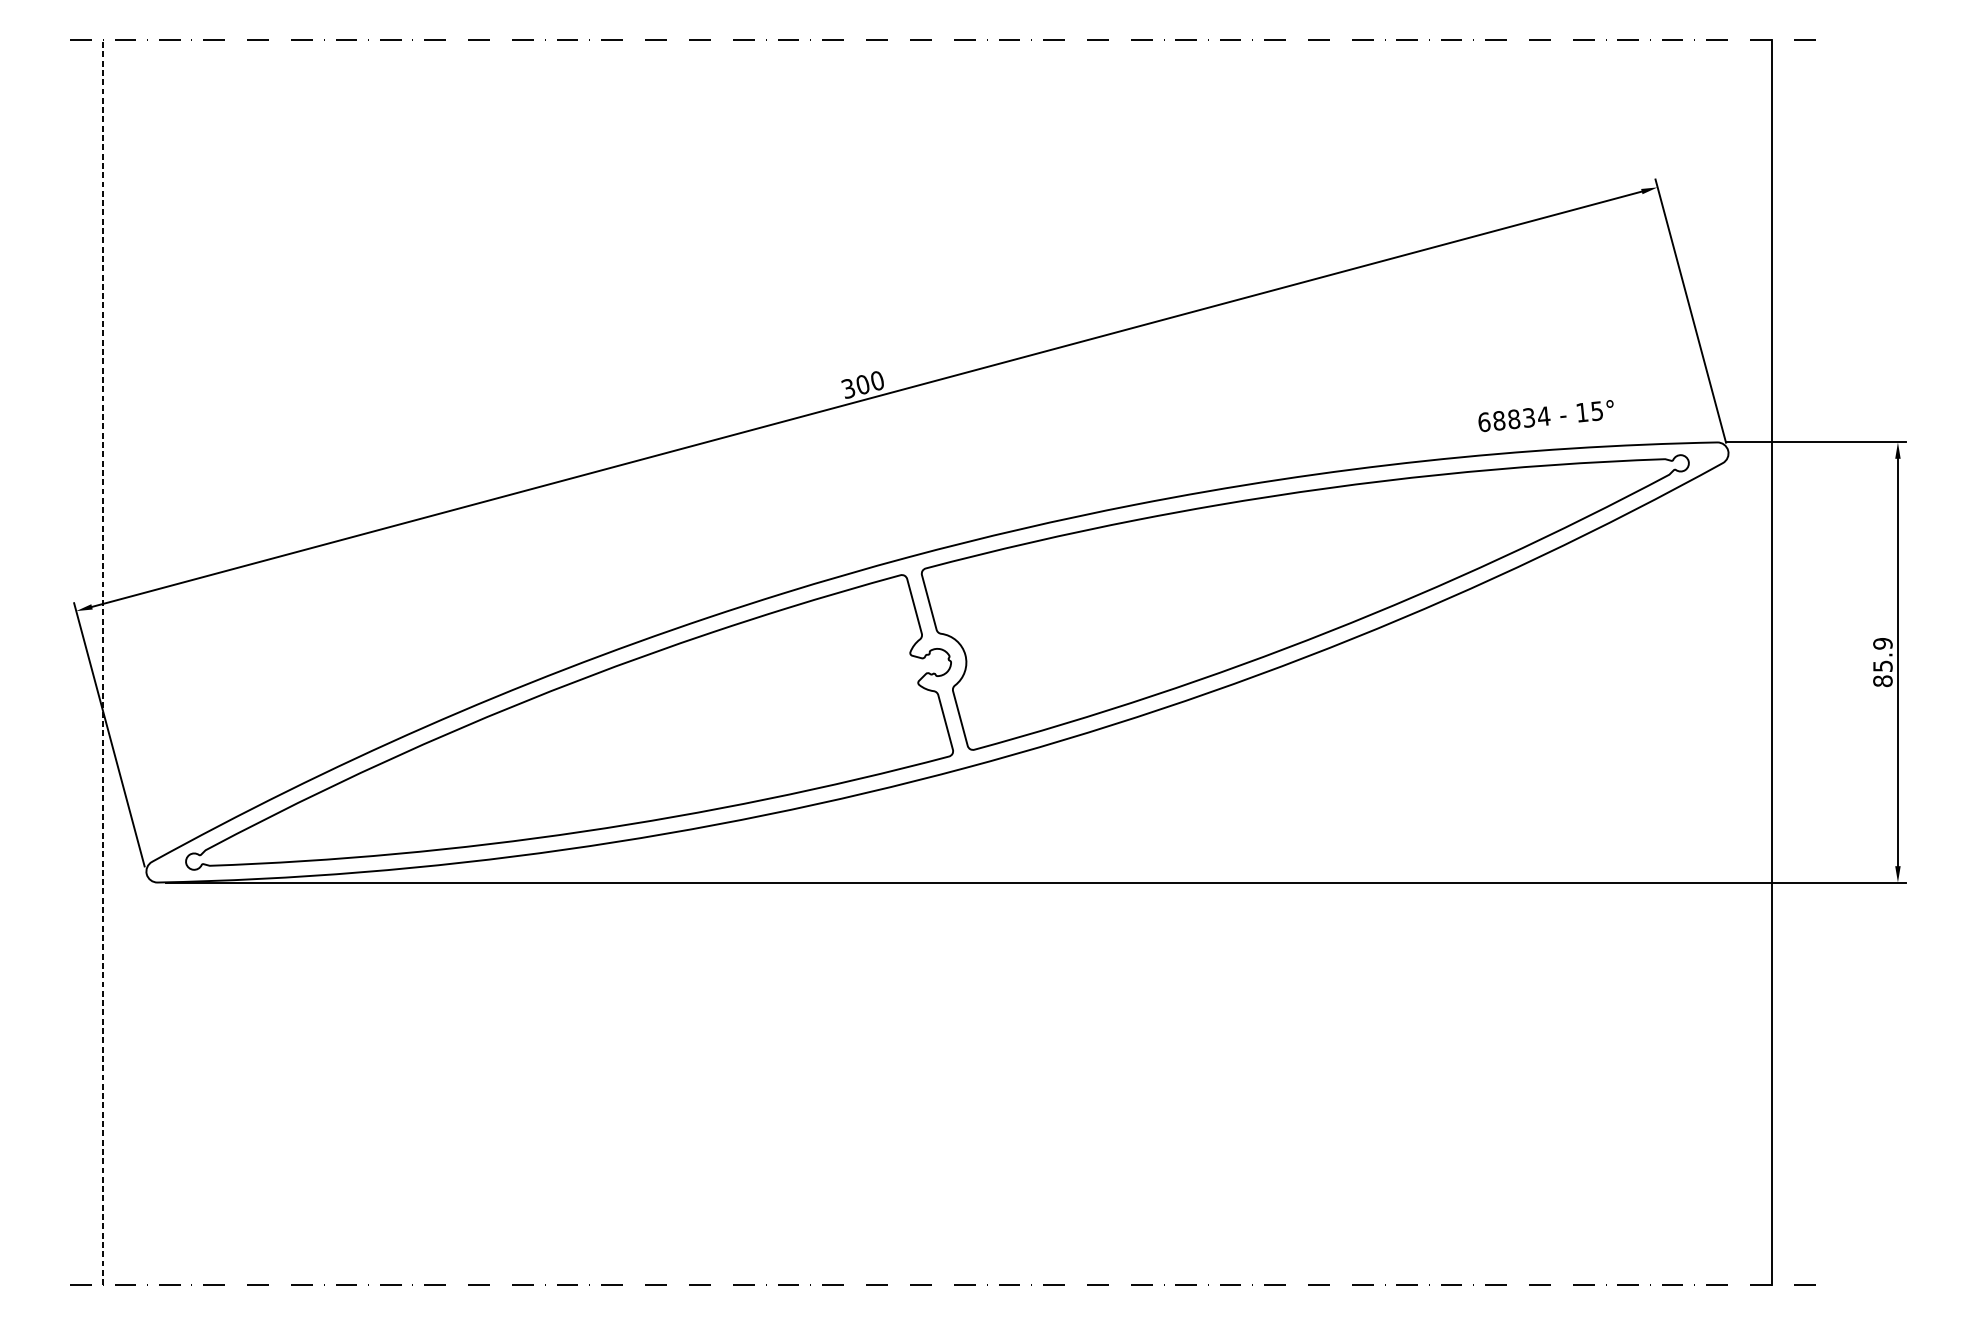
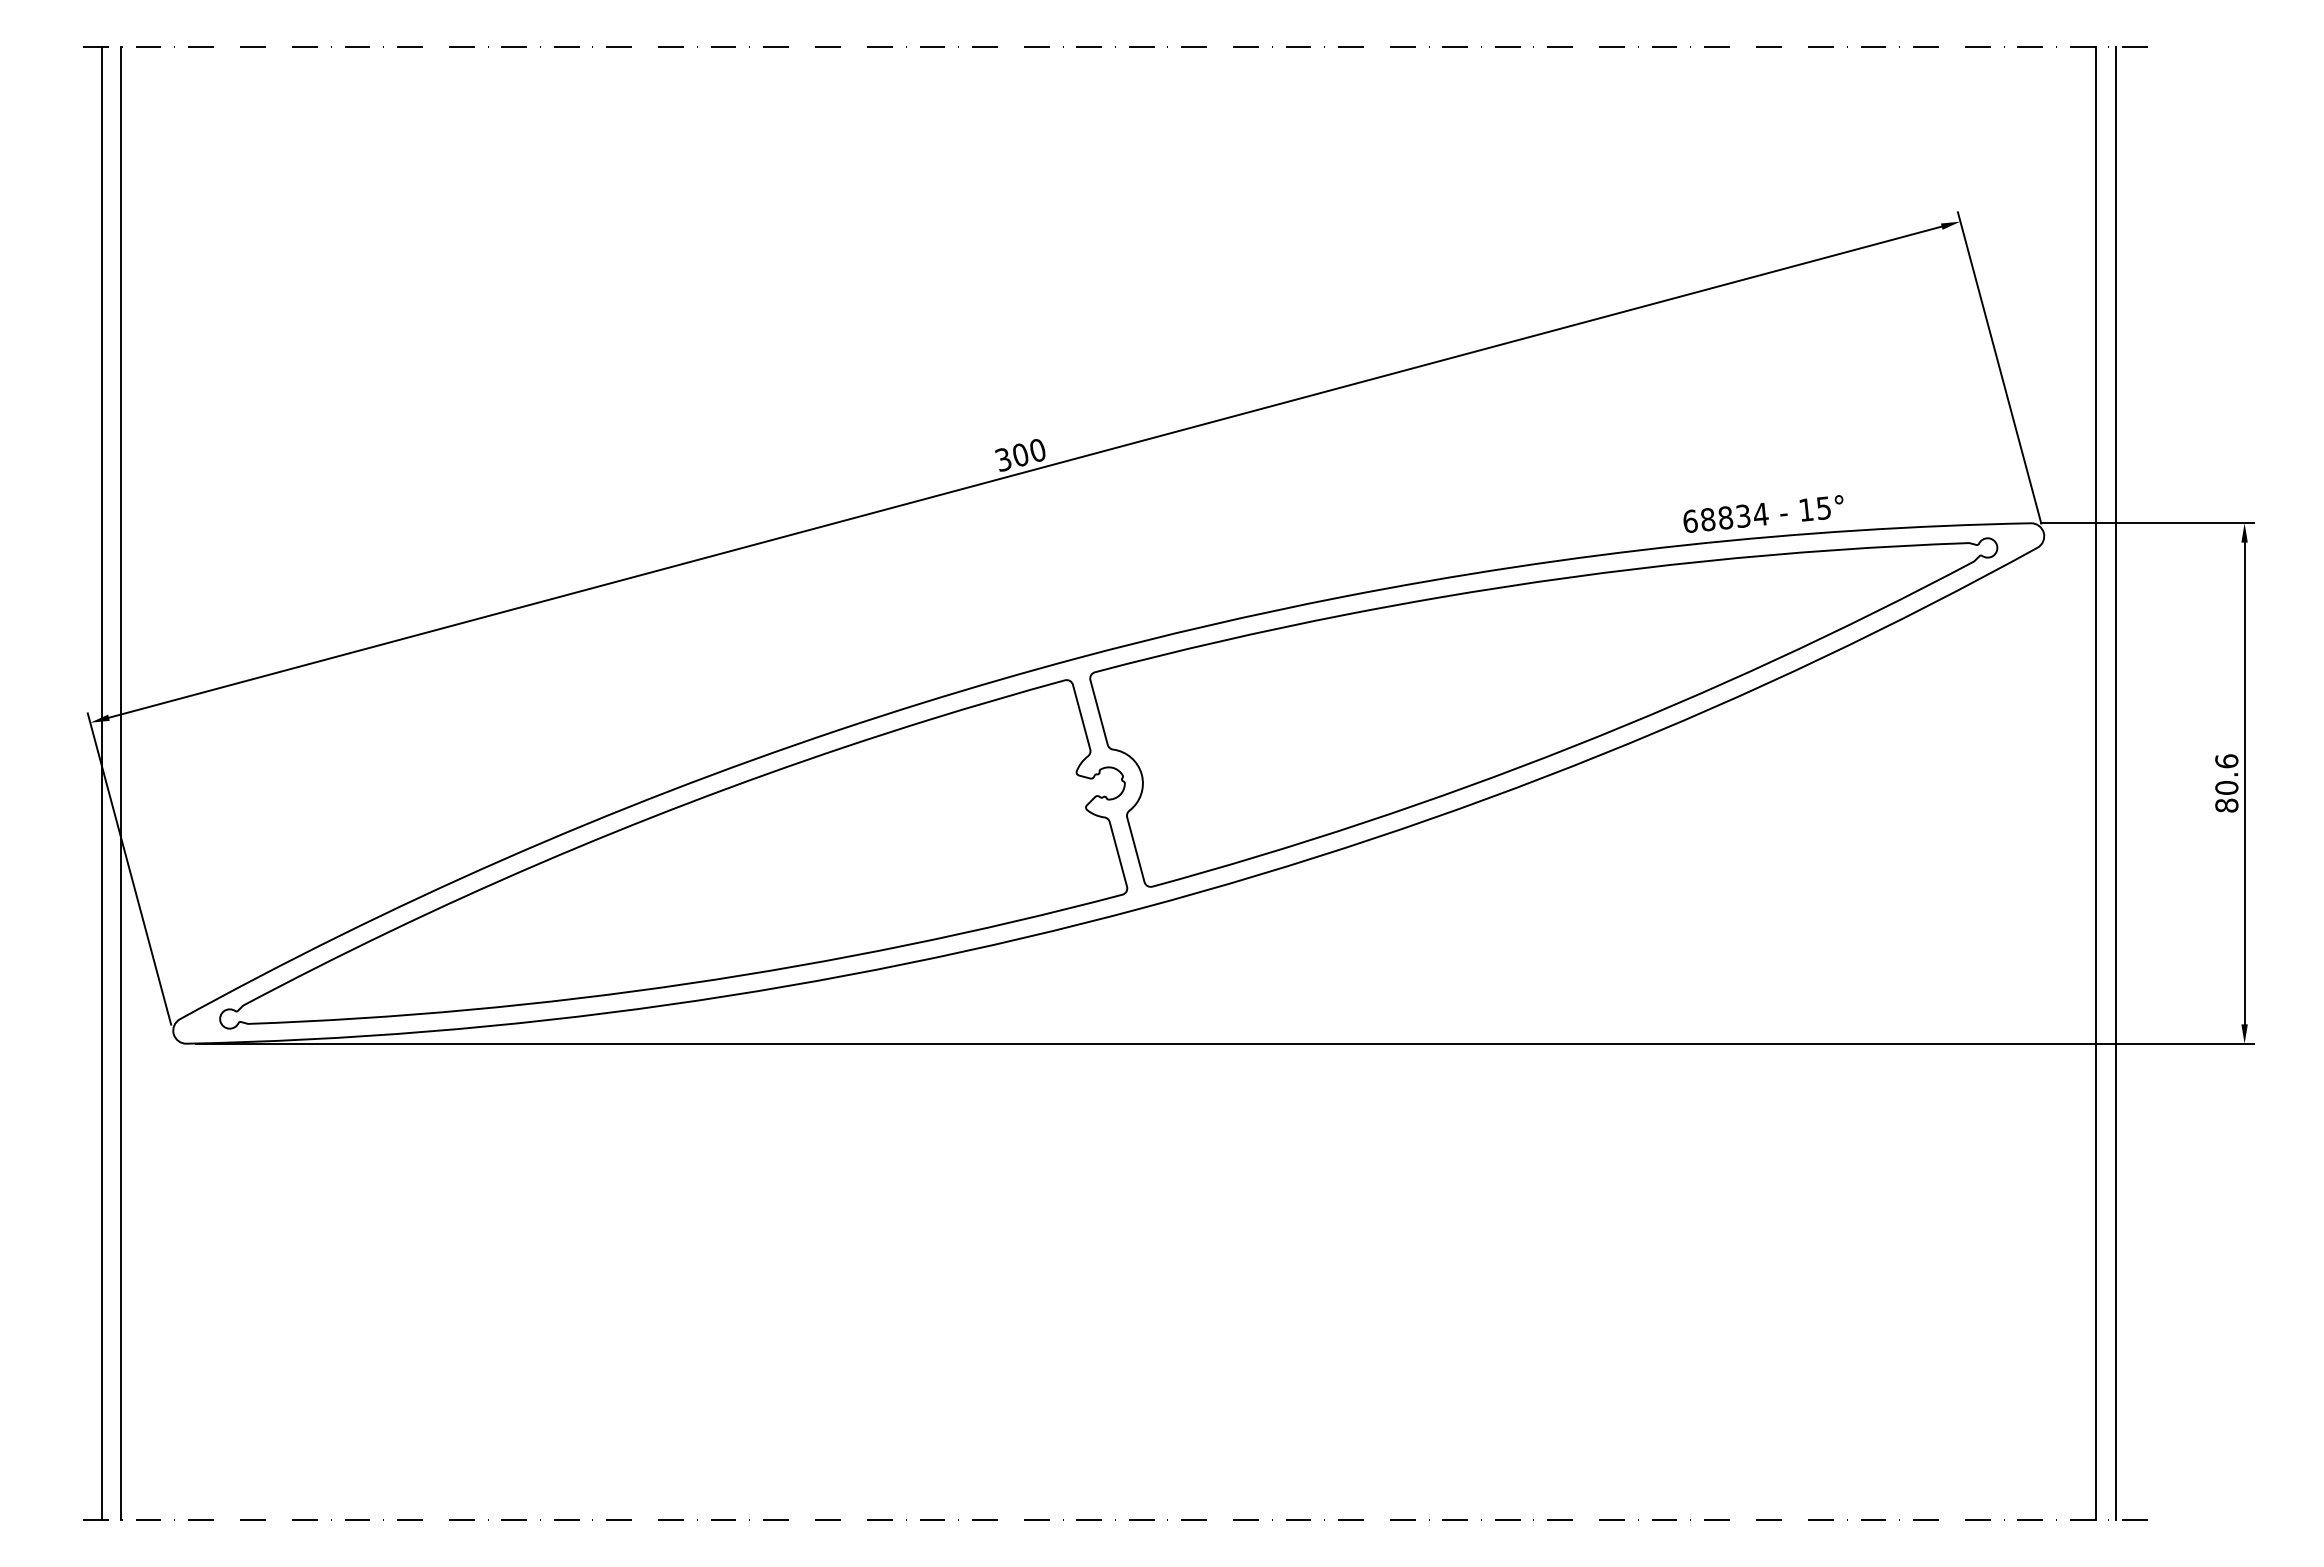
text: (1546, 415) -> (1763, 513), moved
text: (1882, 654) -> (2226, 774), 85.9 -> 80.6
line: (85, 662) -> (101, 783), added
line: (102, 662) -> (121, 783), dashed -> solid
line: (1788, 662) -> (2115, 783), added

